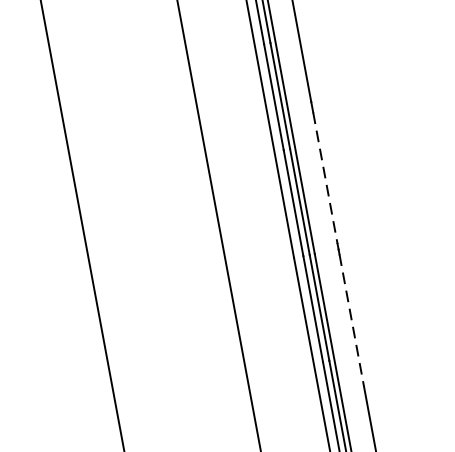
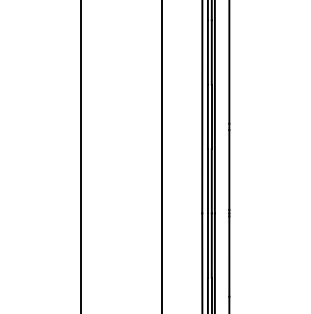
line: (325, 178) -> (229, 170), dashed -> solid
line: (352, 321) -> (229, 257), dashed -> solid

